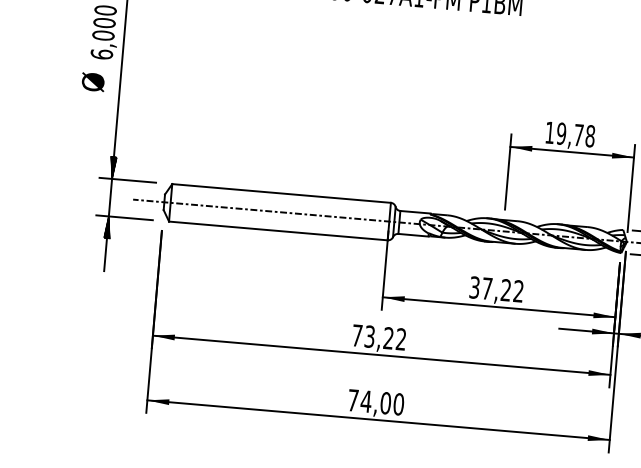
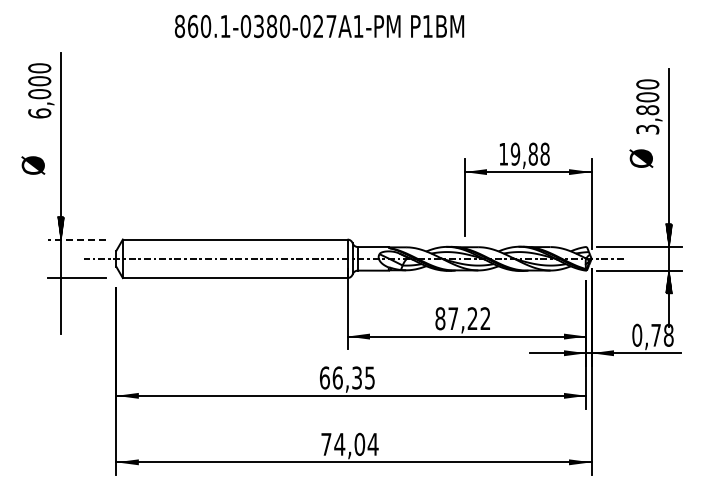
text: (93, 82) -> (33, 165), moved
text: (578, 134) -> (532, 153), 19,78 -> 19,88
line: (127, 180) -> (76, 239), solid -> dashed
hatch: (107, 227) -> (60, 289), removed
text: (474, 287) -> (440, 318), 37,22 -> 87,22
text: (378, 337) -> (346, 377), 73,22 -> 66,35
text: (398, 403) -> (372, 443), 74,00 -> 74,04

